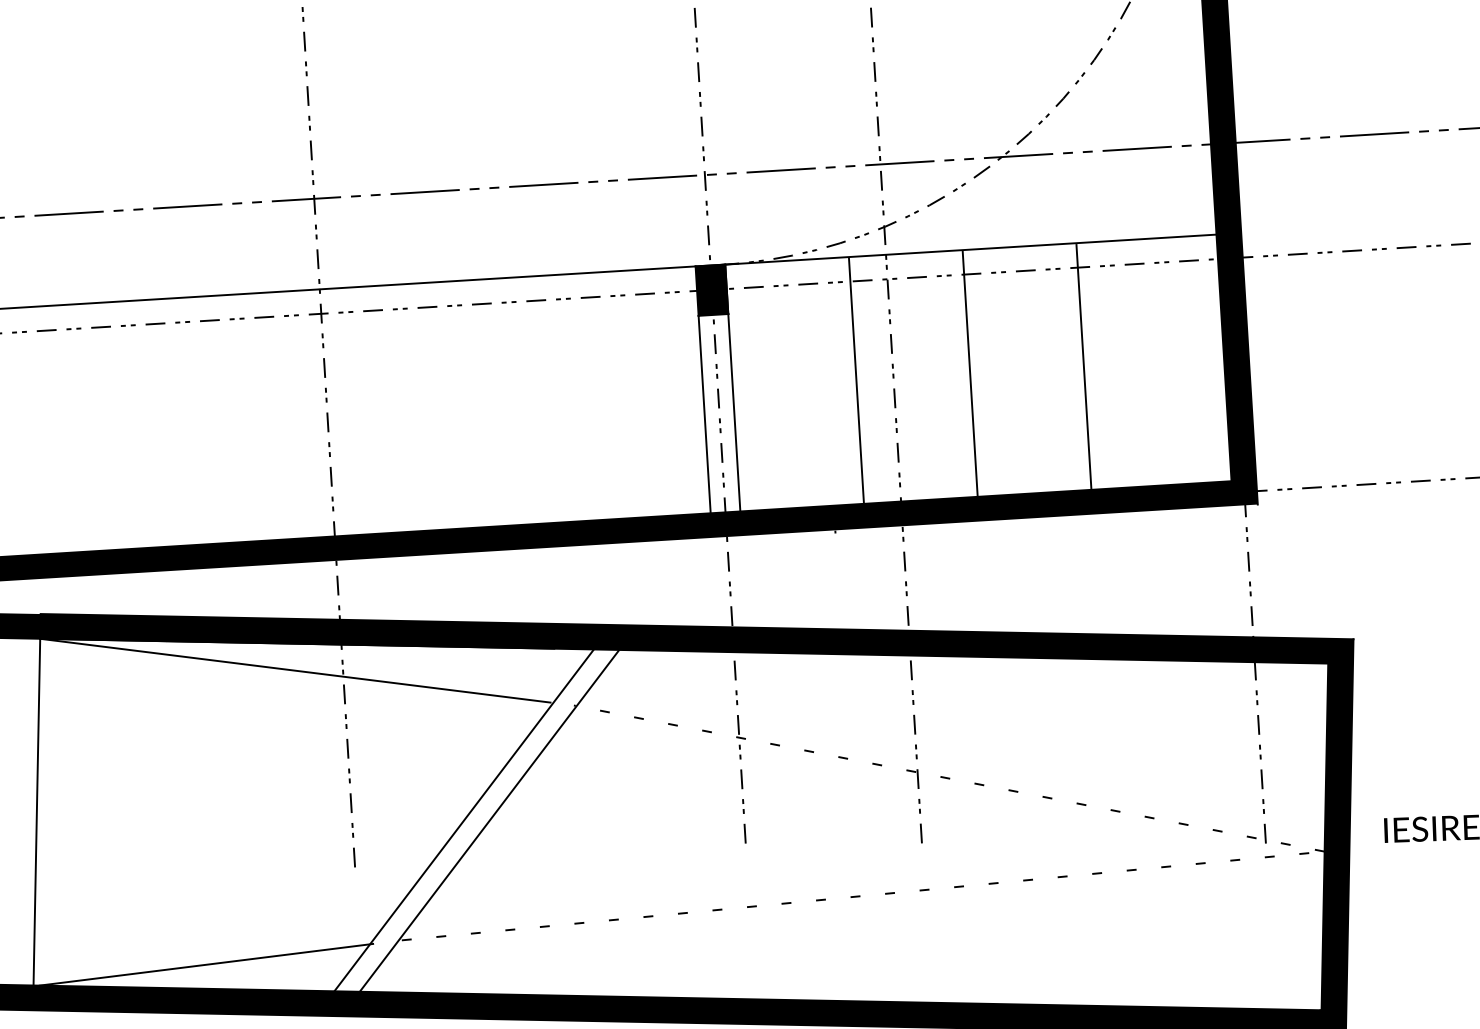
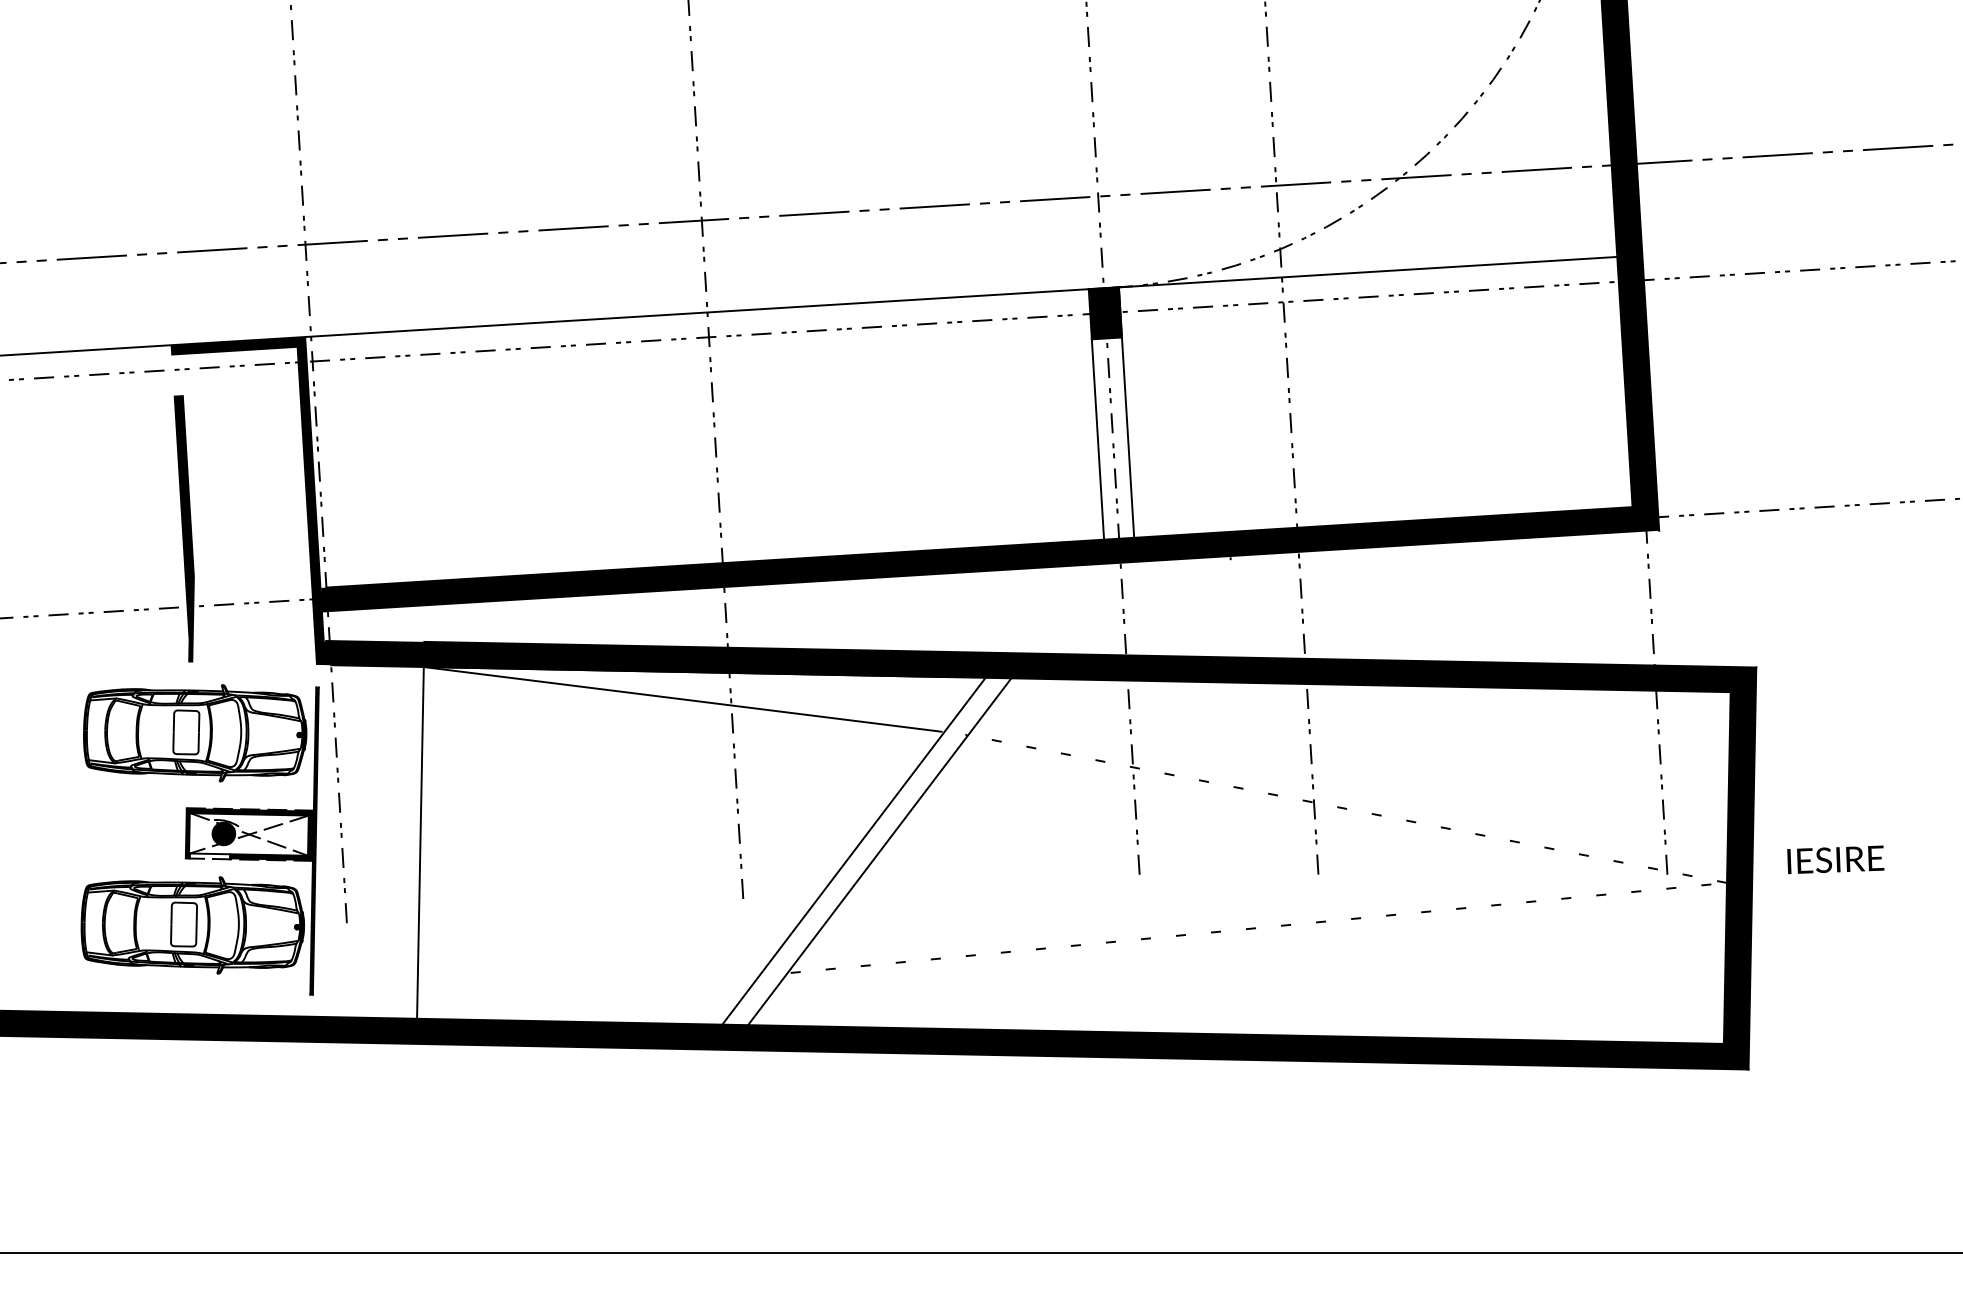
line: (1083, 368) -> (1482, 392), removed
line: (970, 375) -> (1367, 399), removed
line: (855, 382) -> (1251, 406), removed
line: (206, 964) -> (592, 997), removed

